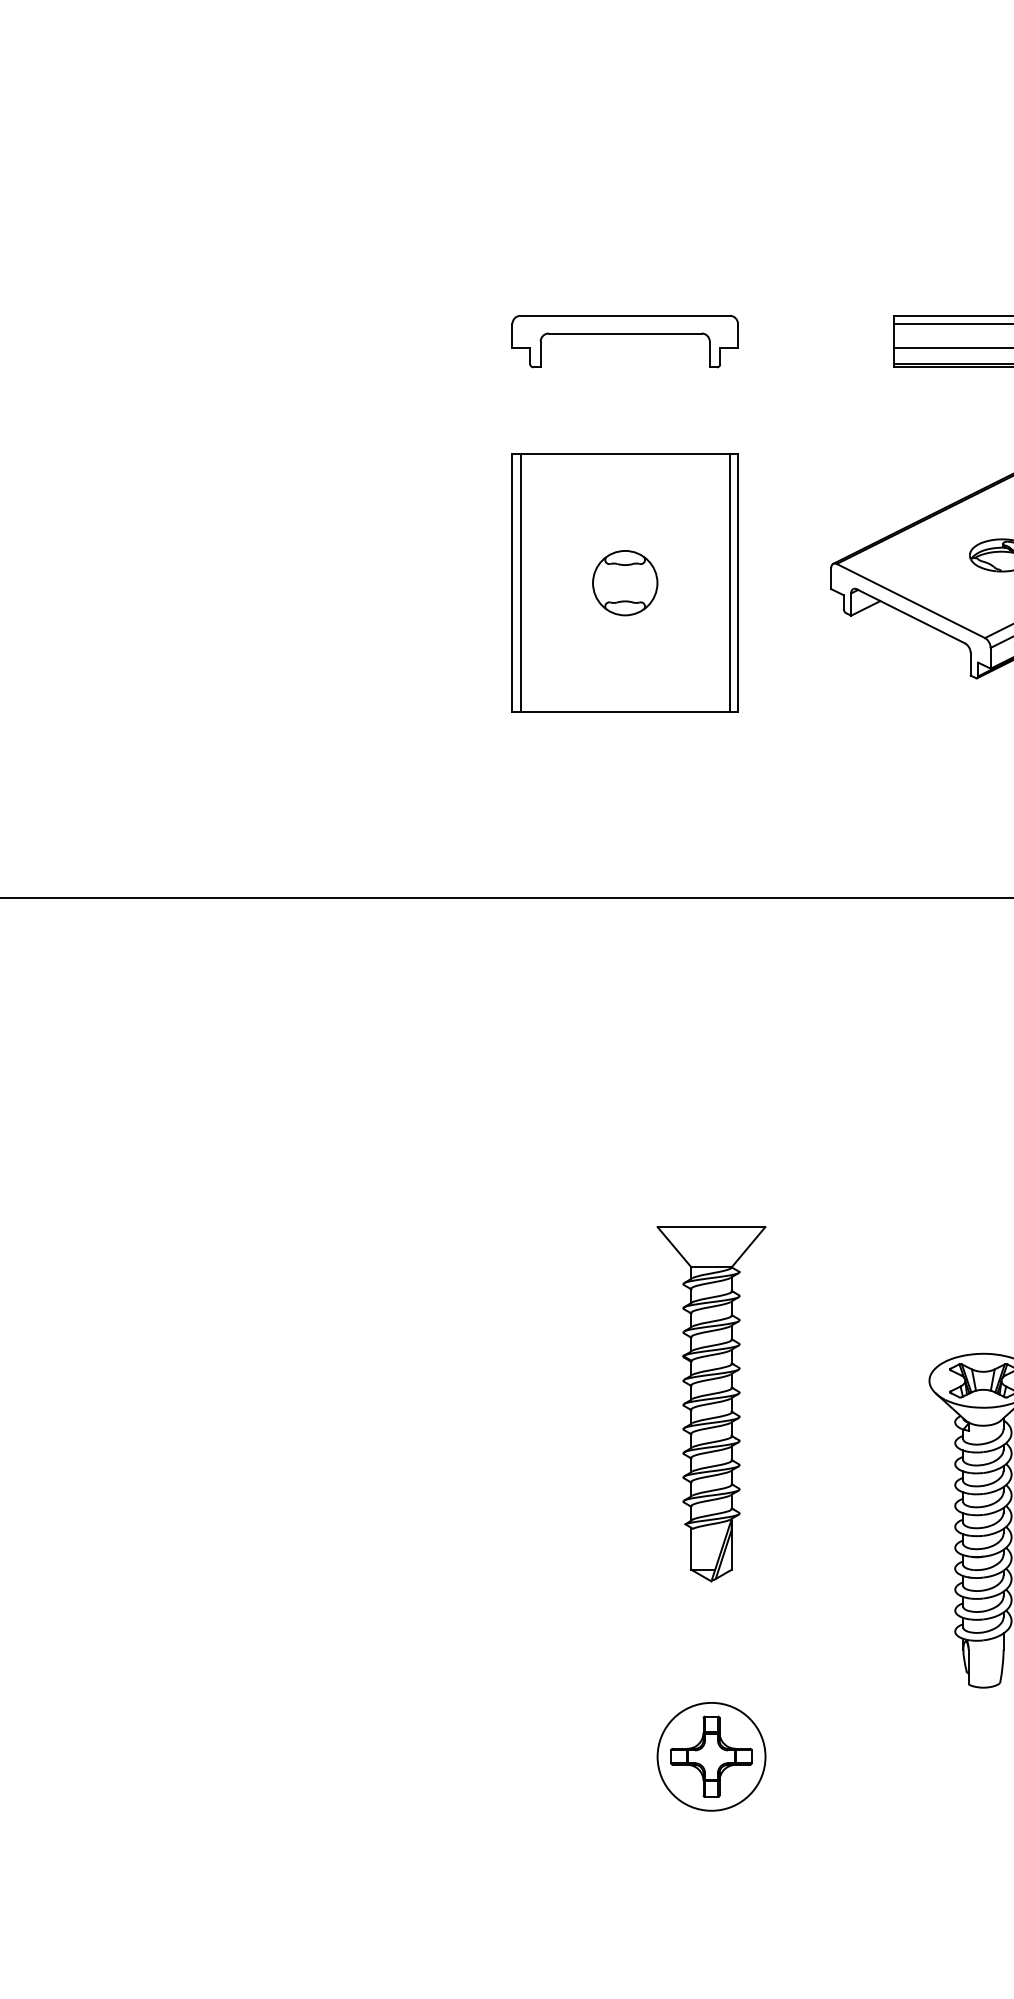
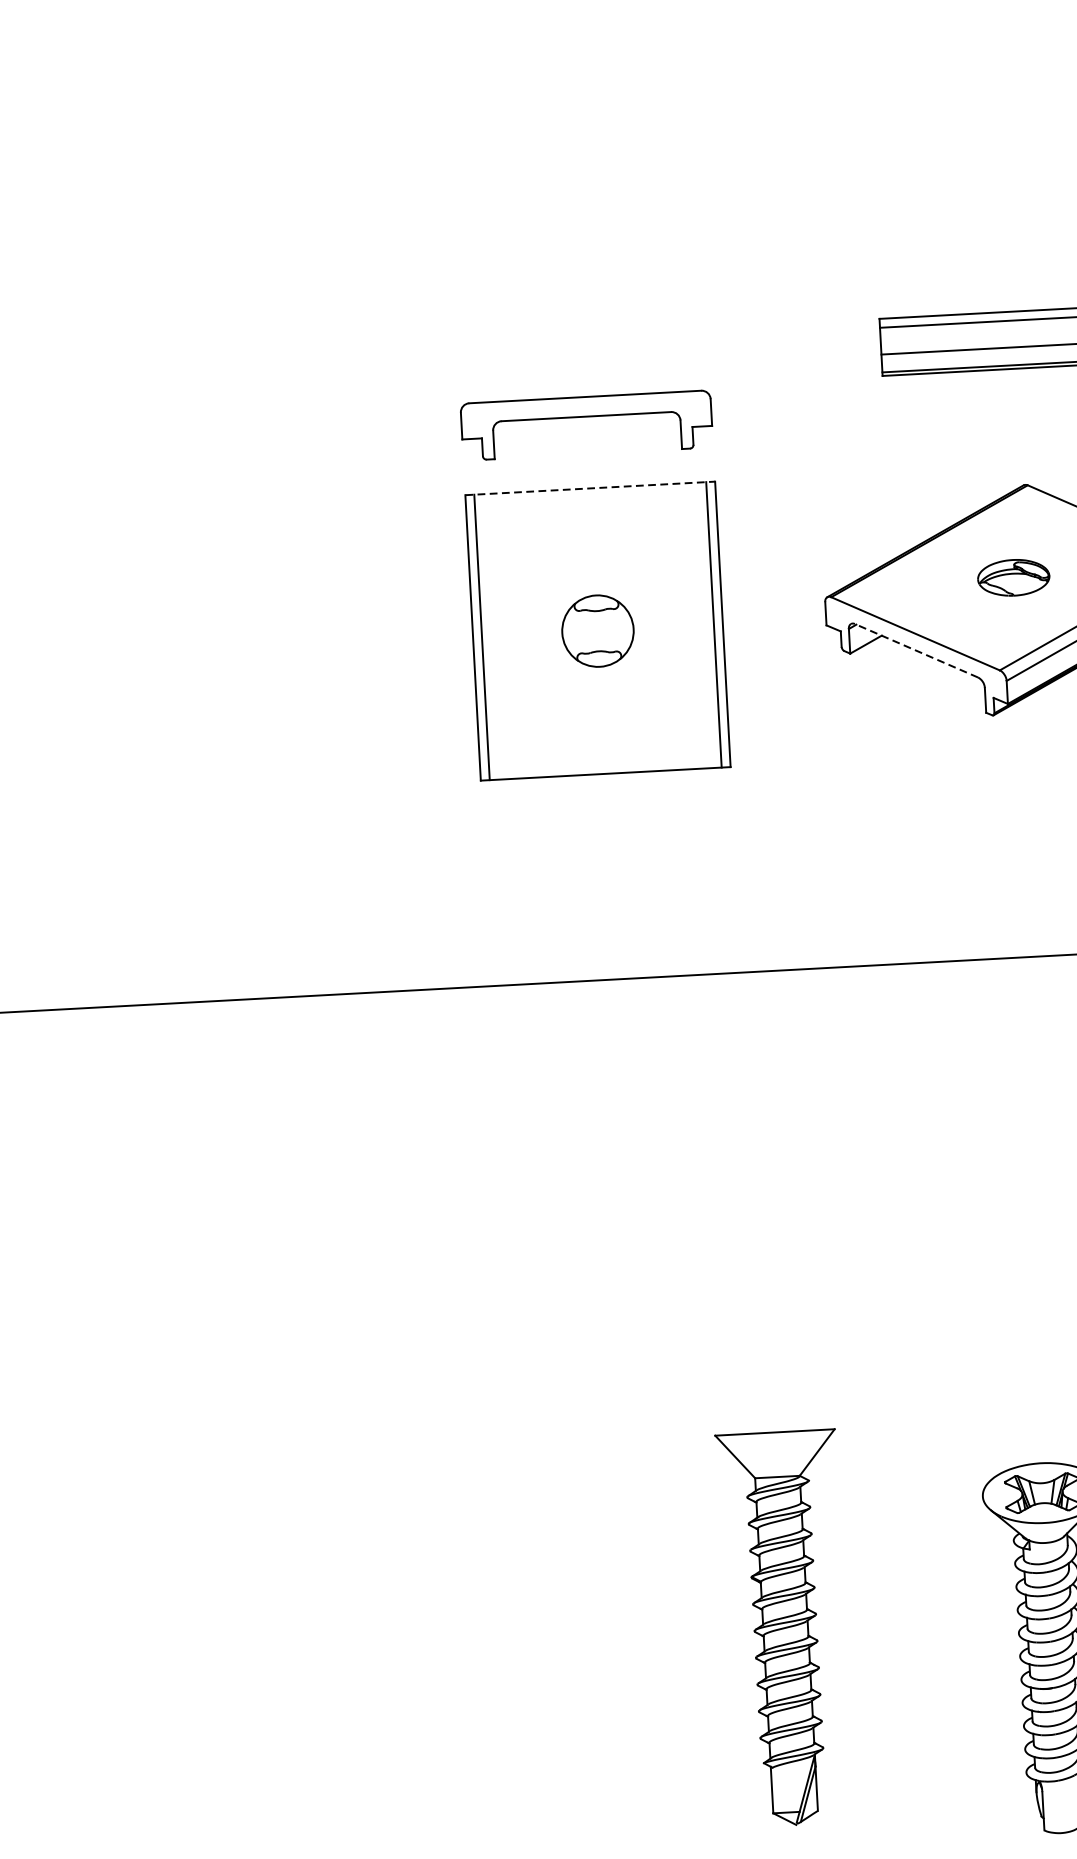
part: (624, 334) -> (585, 417), moved
line: (625, 454) -> (590, 488), solid -> dashed
line: (910, 616) -> (915, 650), solid -> dashed
part: (711, 1404) -> (785, 1628), moved

